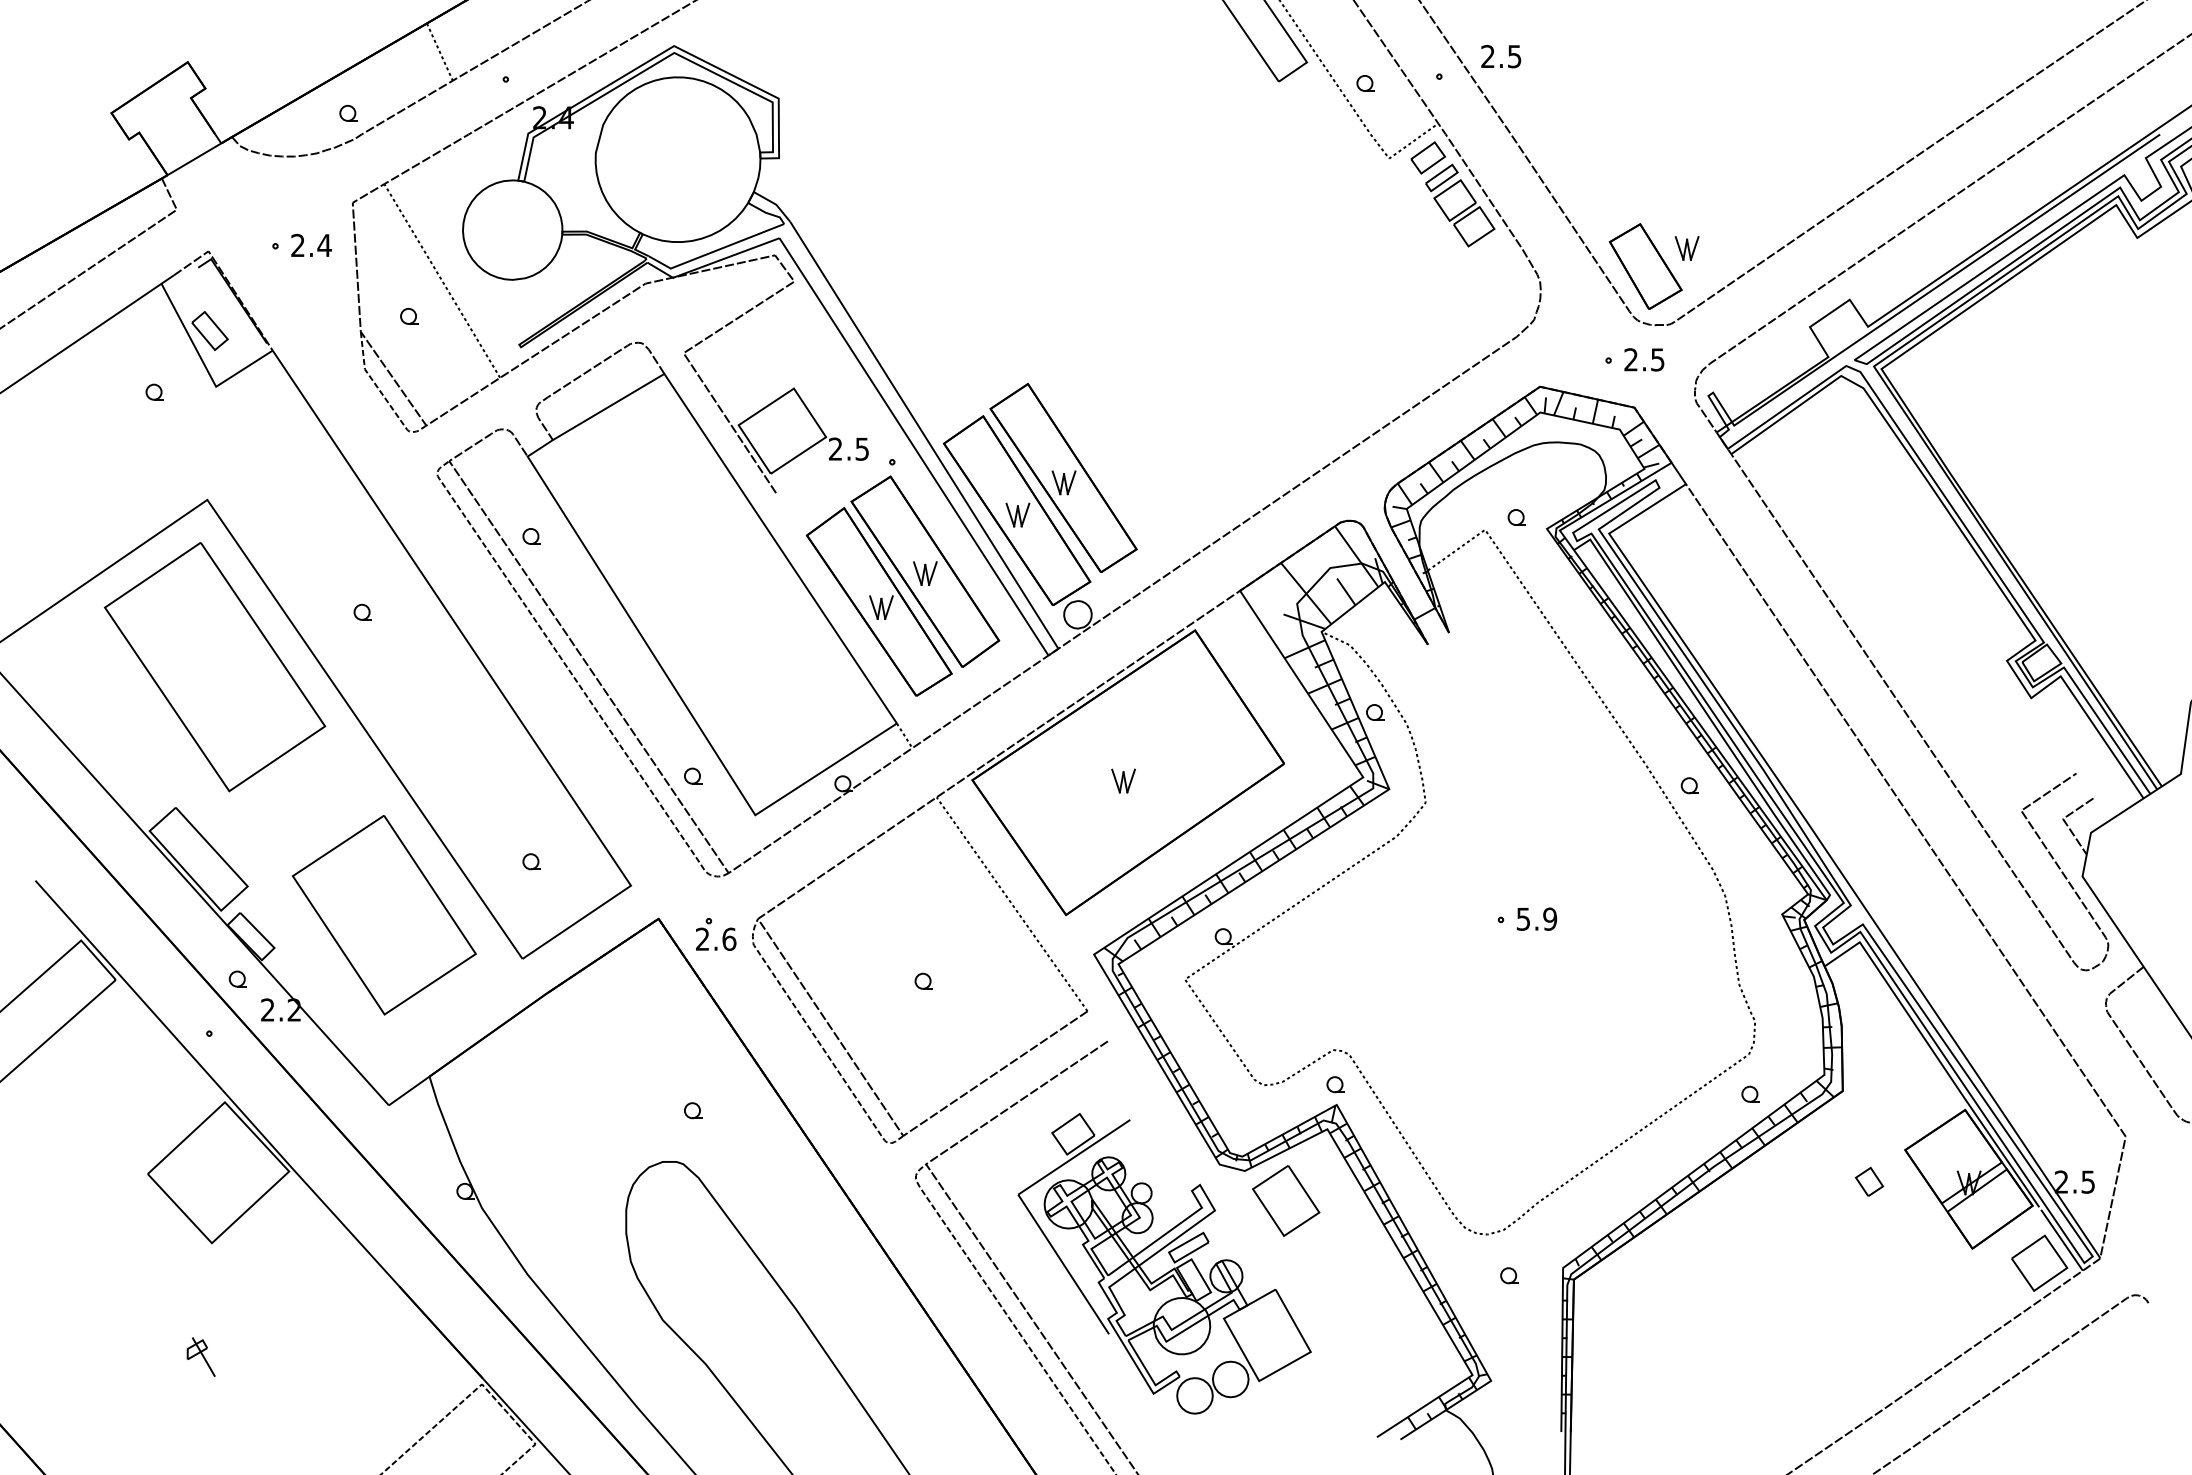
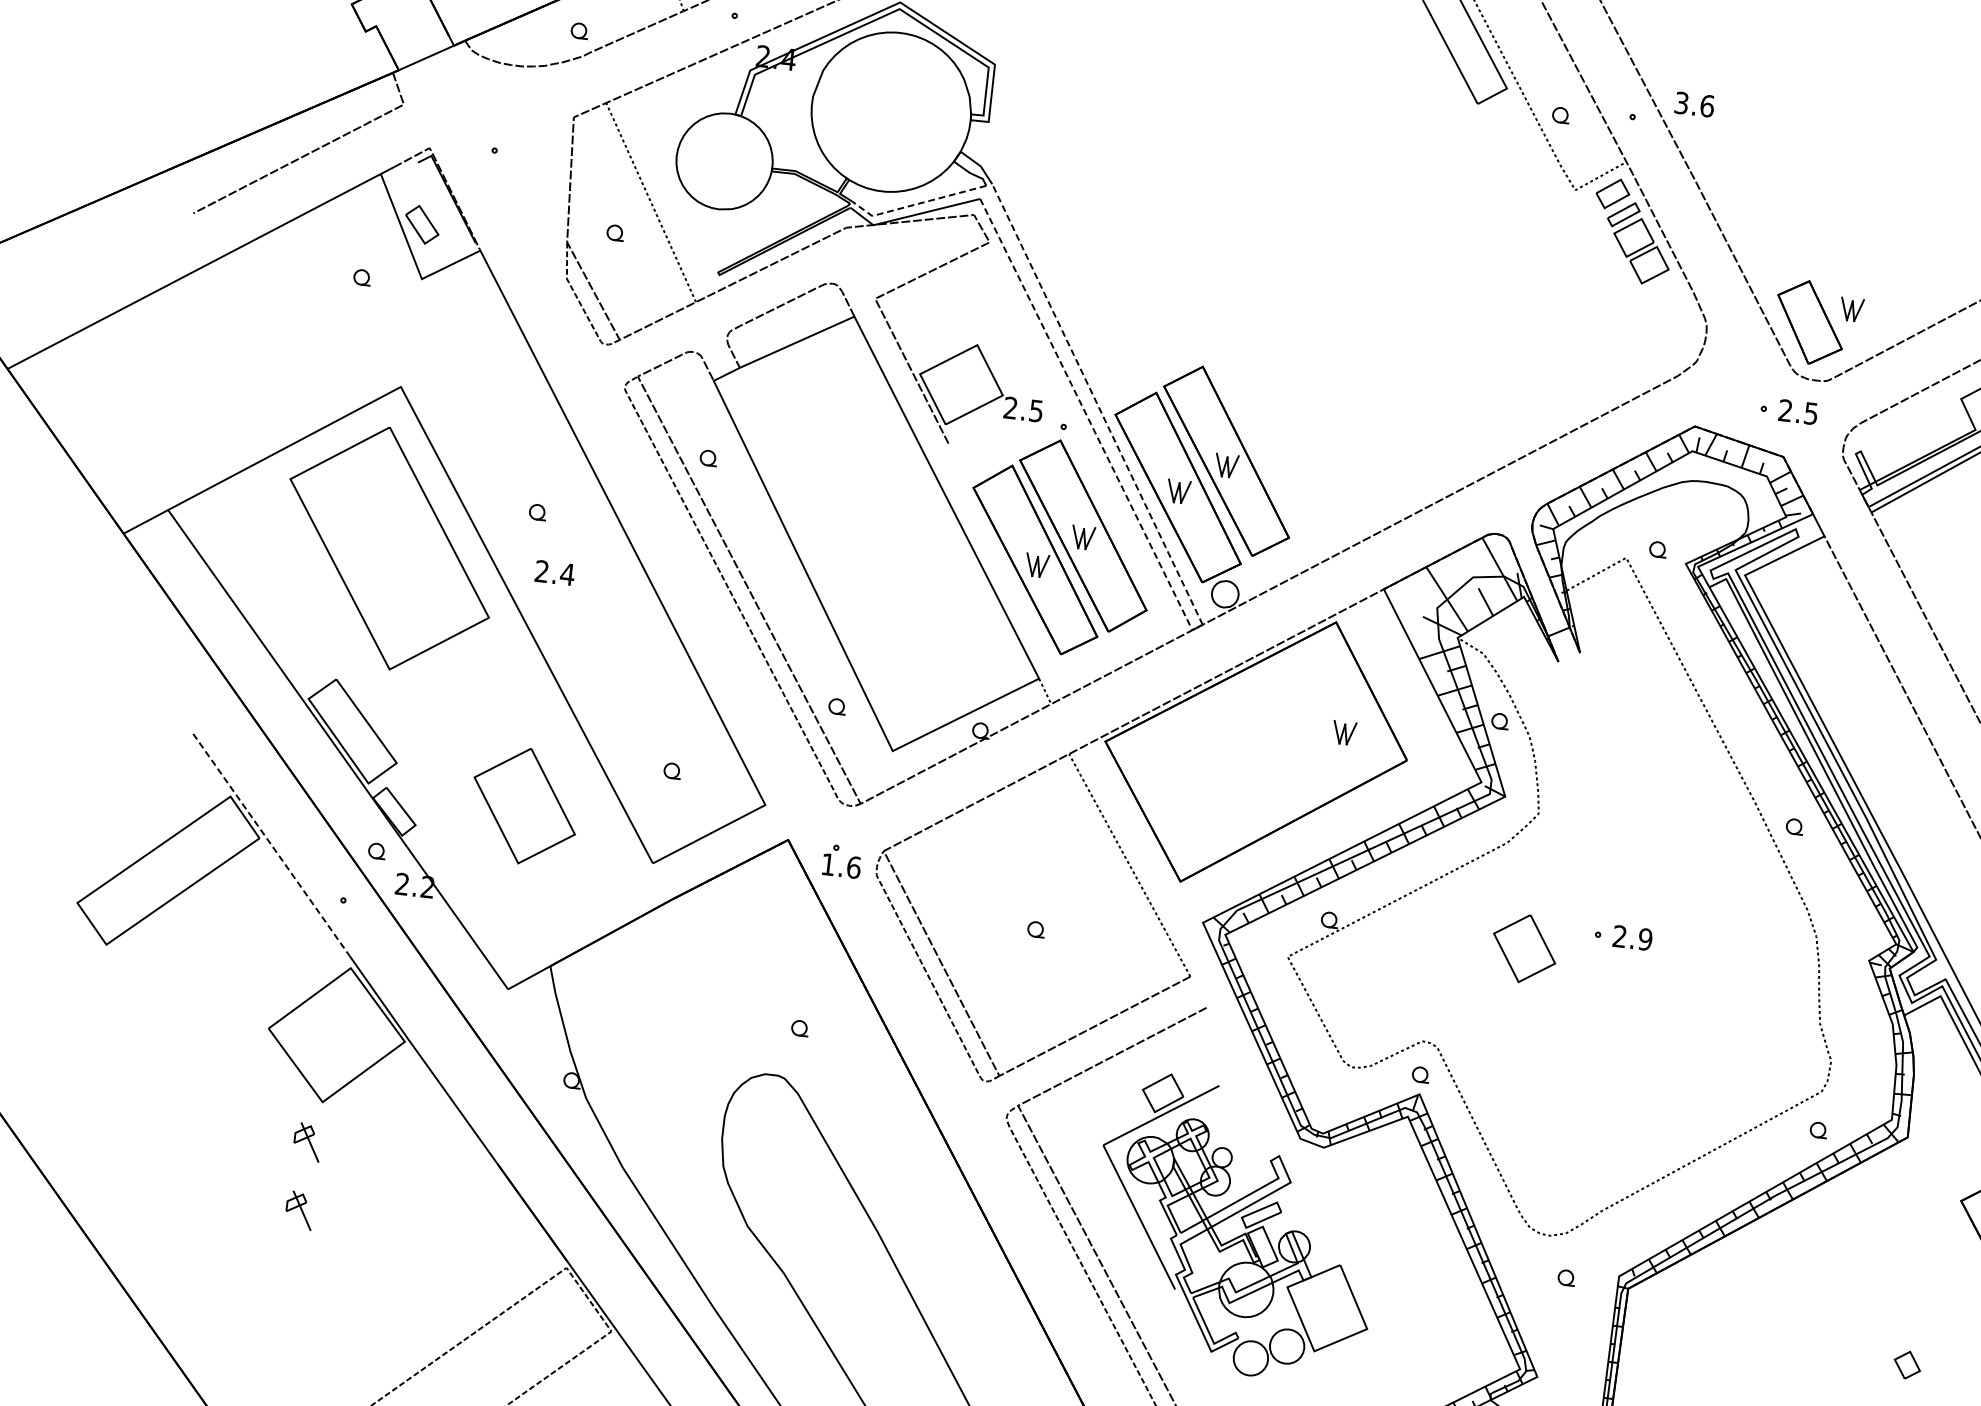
text: (1501, 56) -> (1694, 104), 2.5 -> 3.6
text: (311, 245) -> (554, 572), moved
line: (714, 251) -> (916, 204), solid -> dashed
line: (924, 434) -> (1097, 403), solid -> dashed
line: (914, 447) -> (1086, 415), solid -> dashed
part: (1123, 780) -> (1344, 732), moved
part: (383, 915) -> (524, 806), size x0.6
text: (1522, 918) -> (1618, 935), 5.9 -> 2.9
text: (702, 938) -> (828, 863), 2.6 -> 1.6
line: (129, 986) -> (271, 846), solid -> dashed
part: (1869, 1181) -> (1907, 1364), moved
part: (1286, 1200) -> (1524, 948), moved
part: (200, 1285) -> (306, 1141), added

